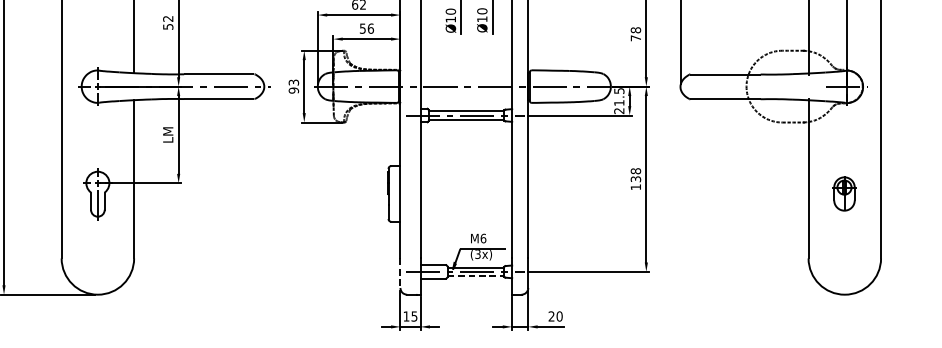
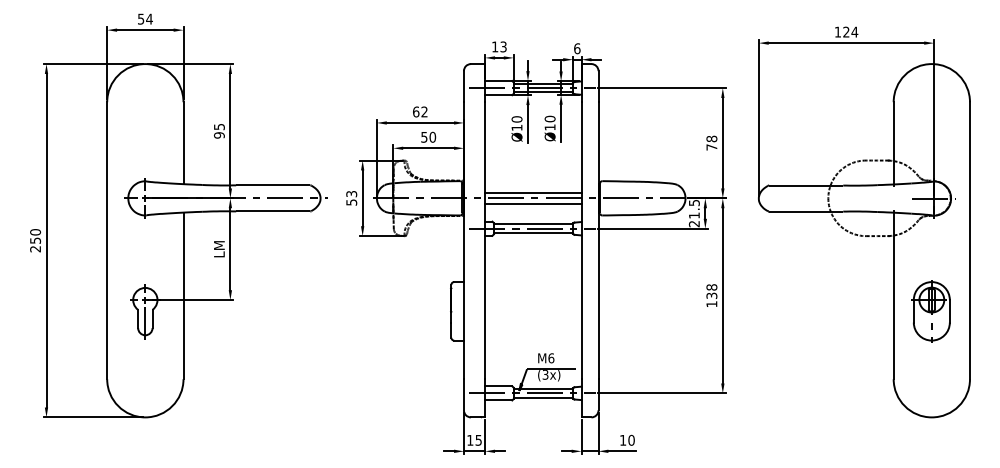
text: (167, 23) -> (218, 131), 52 -> 95
text: (370, 27) -> (432, 136), 56 -> 50
line: (466, 81) -> (533, 192), added
text: (293, 90) -> (351, 202), 93 -> 53
line: (466, 91) -> (533, 203), added
part: (843, 194) -> (930, 311), size x1.67
line: (400, 272) -> (463, 394), dashed -> solid
line: (476, 275) -> (543, 397), dashed -> solid
text: (551, 315) -> (622, 439), 20 -> 10

